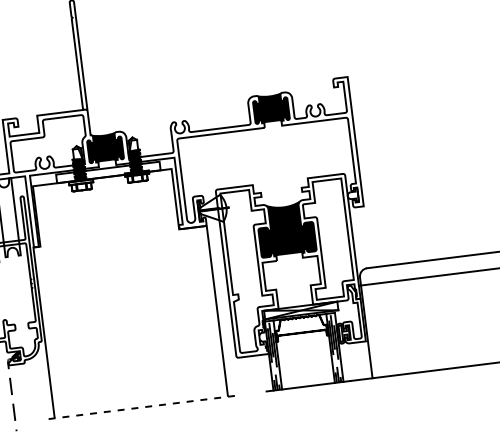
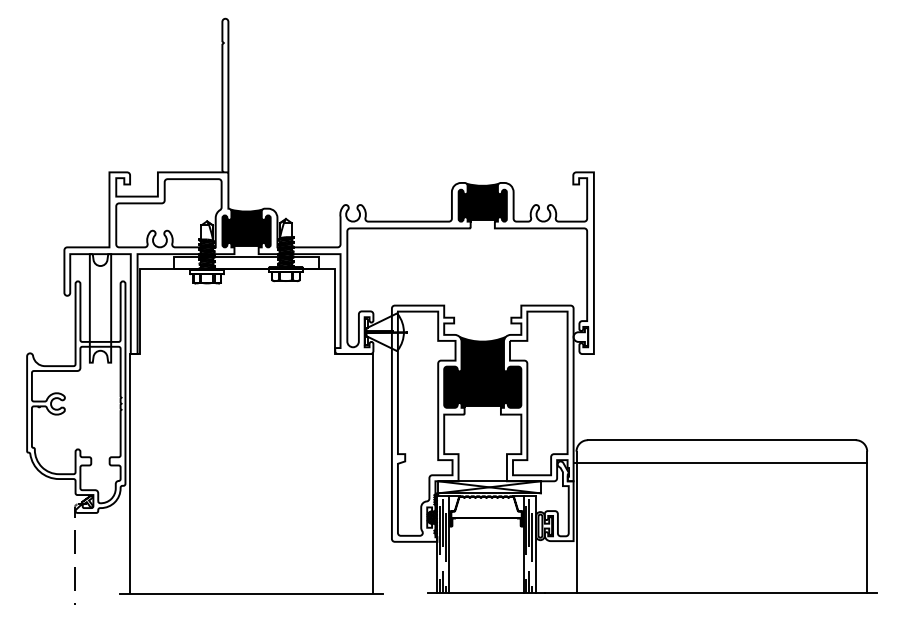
hatch: (263, 335) -> (432, 515), added
line: (141, 407) -> (251, 593), dashed -> solid

